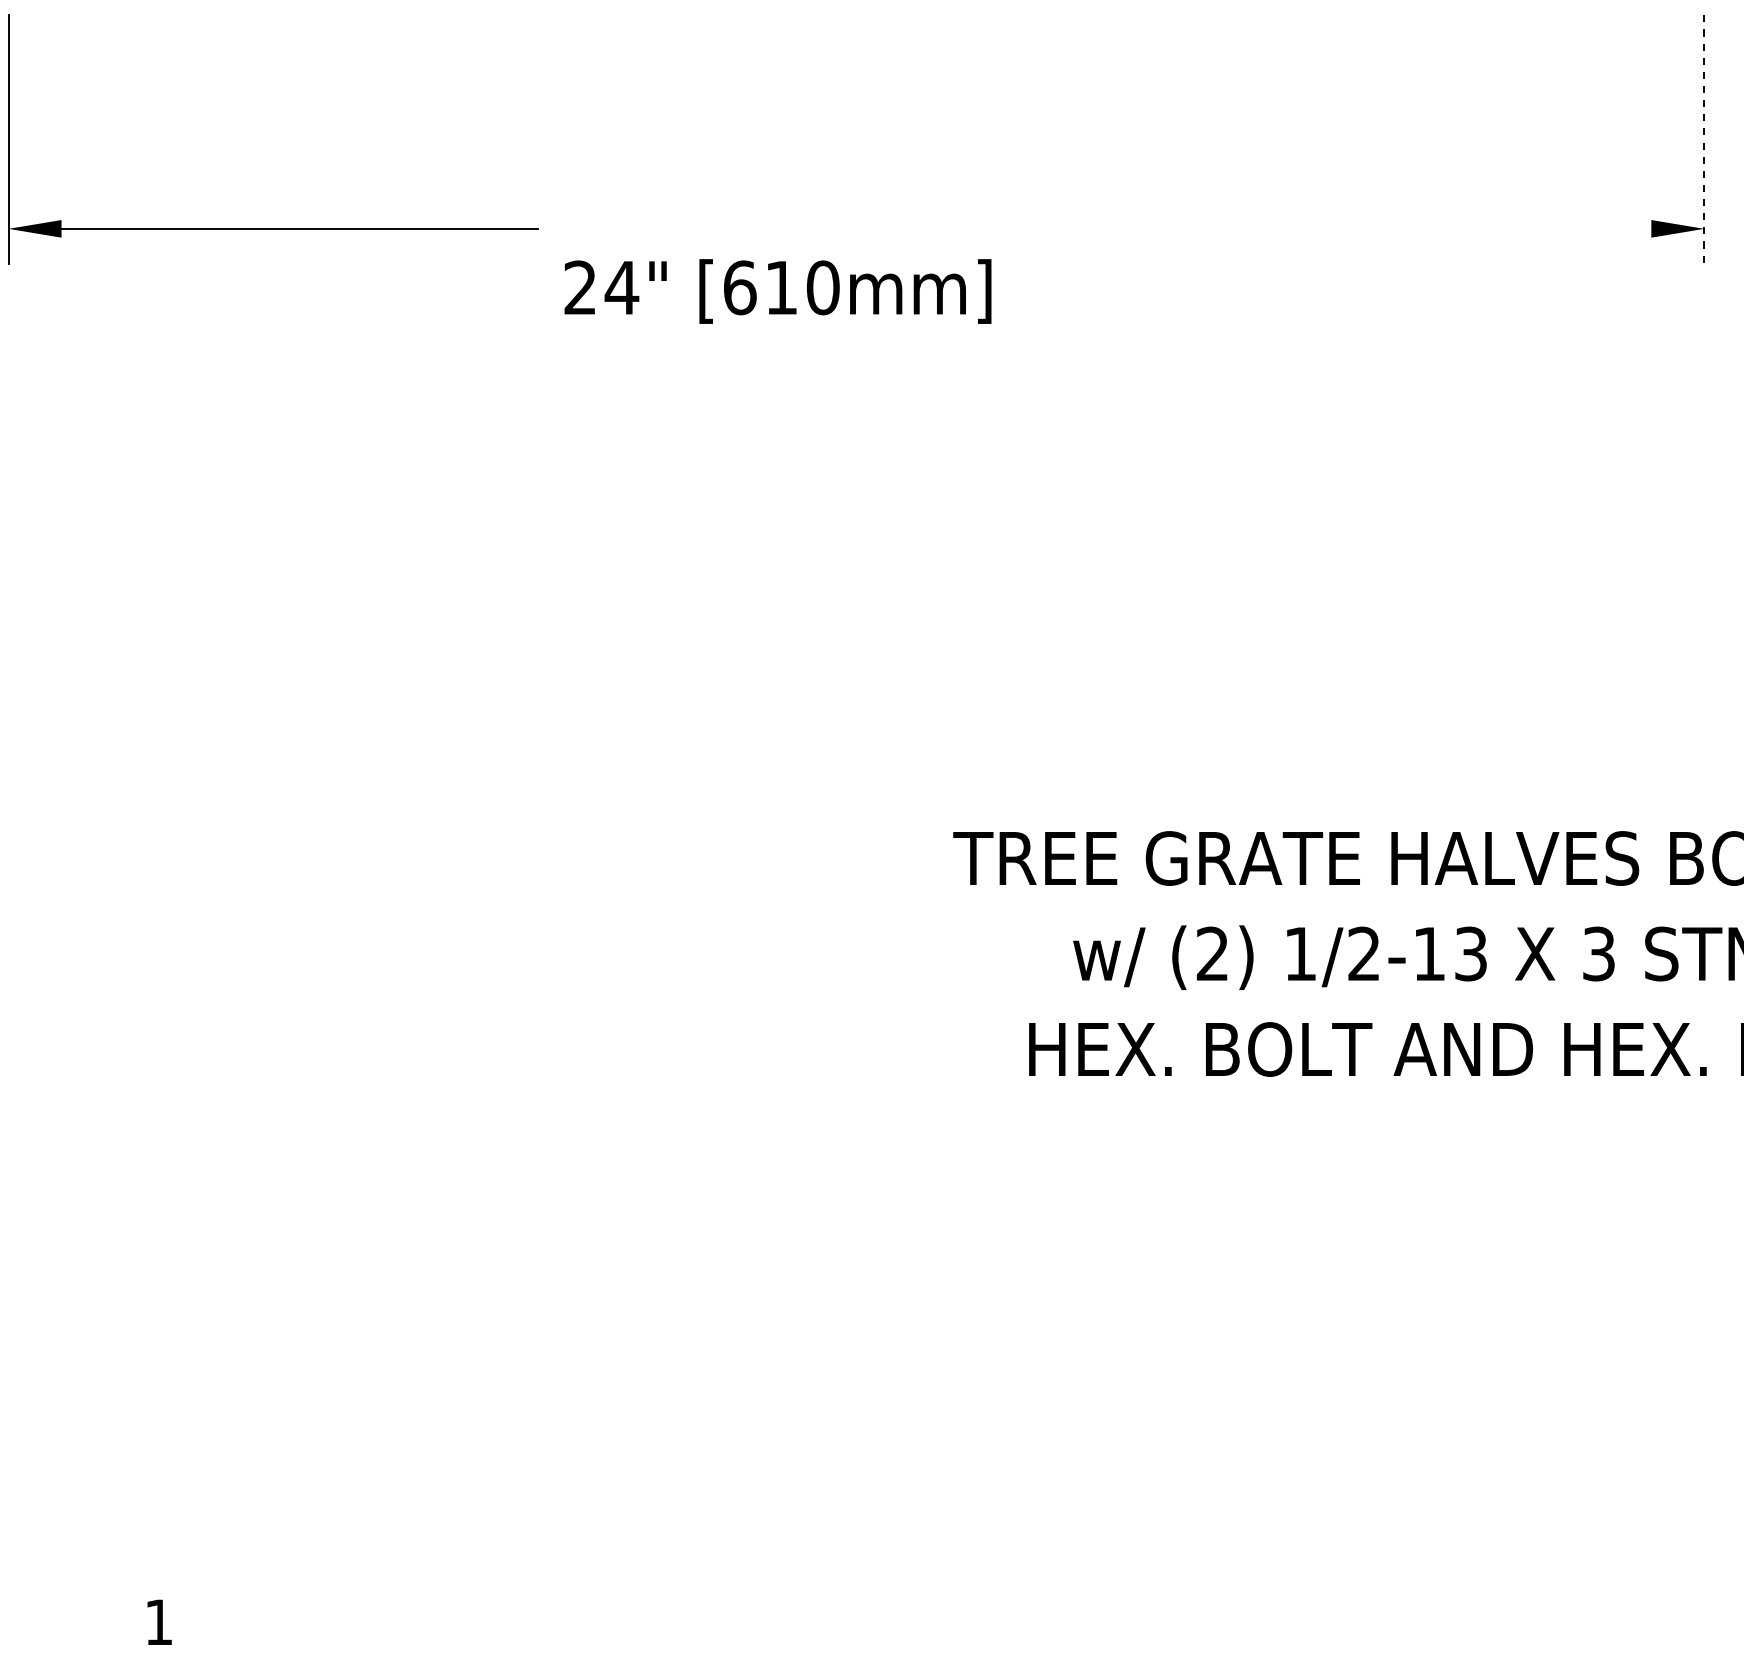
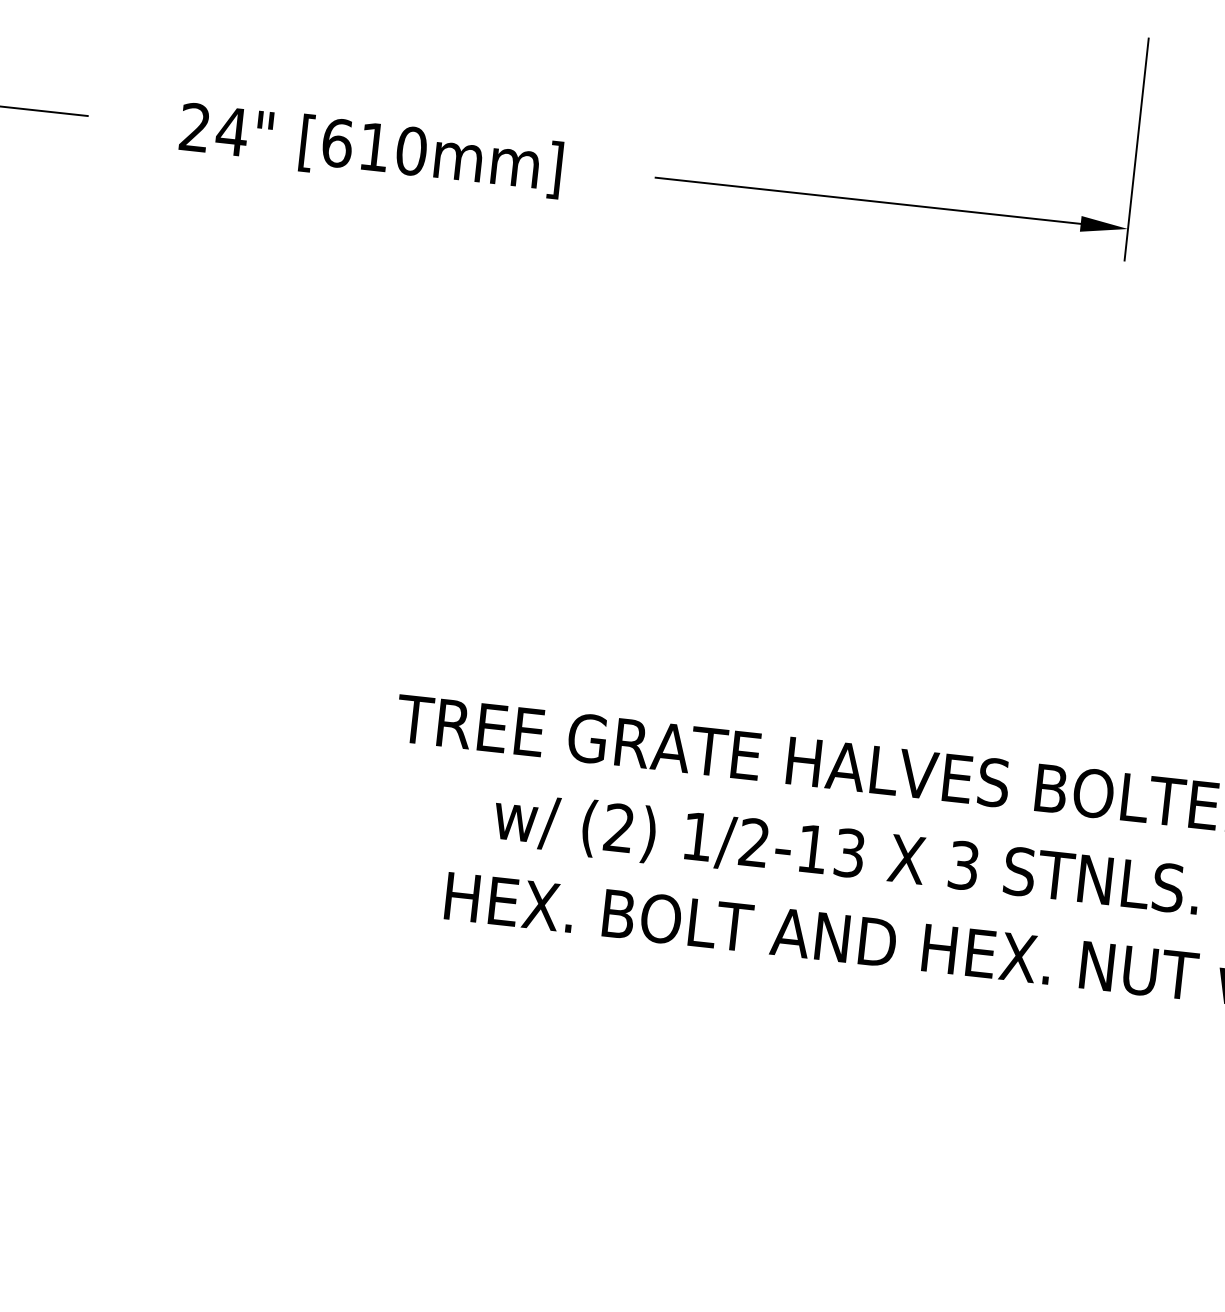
line: (1704, 140) -> (1136, 150), dashed -> solid
line: (1412, 228) -> (867, 200), added
text: (777, 291) -> (370, 150), moved

